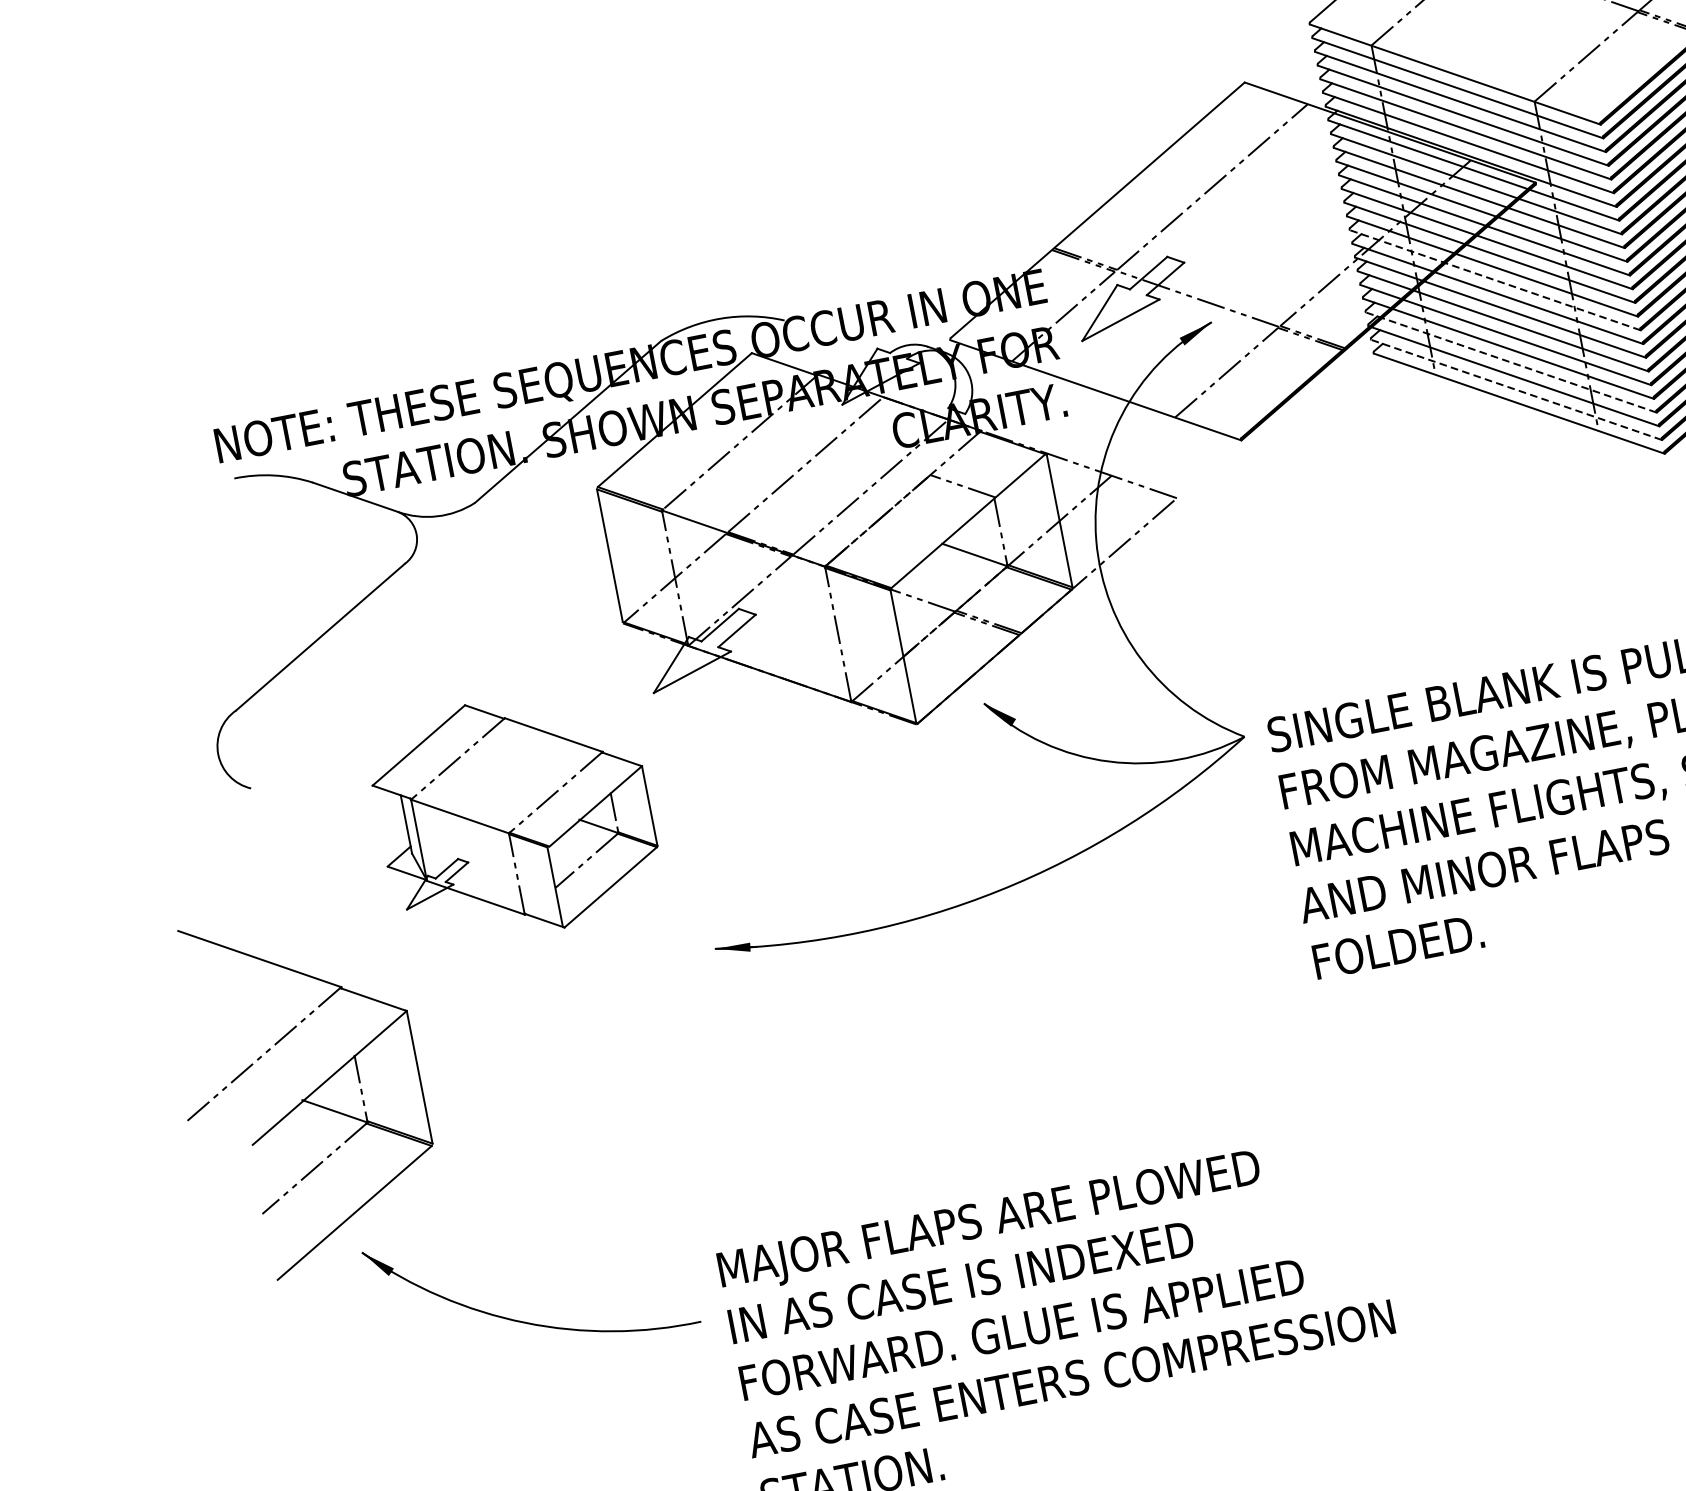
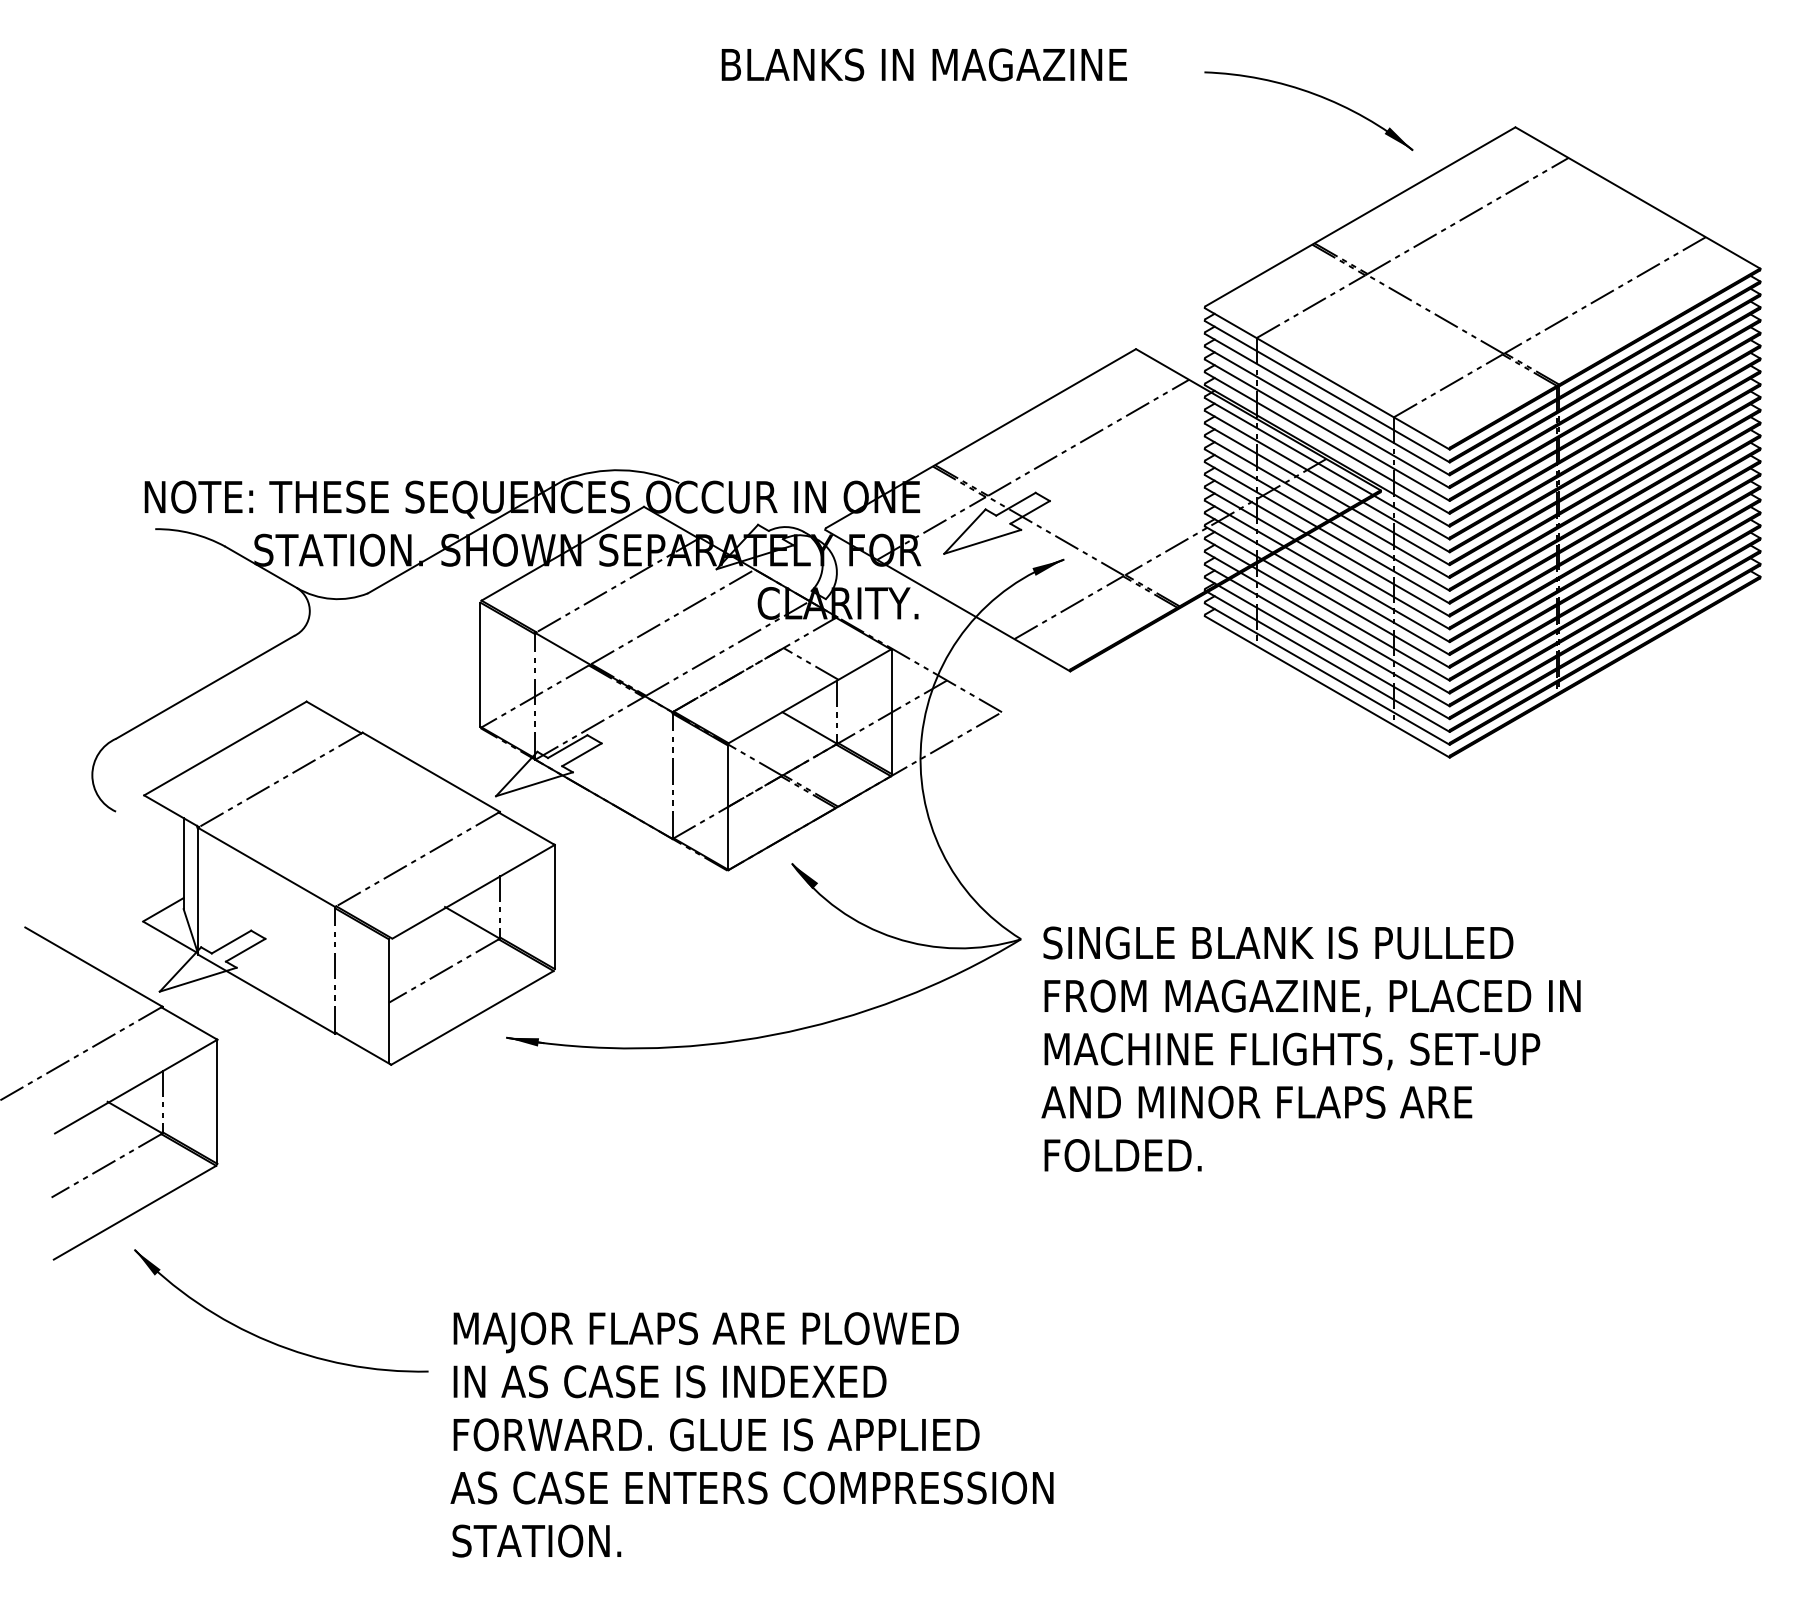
line: (1494, 280) -> (1326, 571), dashed -> solid
line: (1510, 362) -> (1326, 648), dashed -> solid
line: (1515, 389) -> (1326, 673), dashed -> solid
part: (514, 815) -> (348, 882), size x1.67

